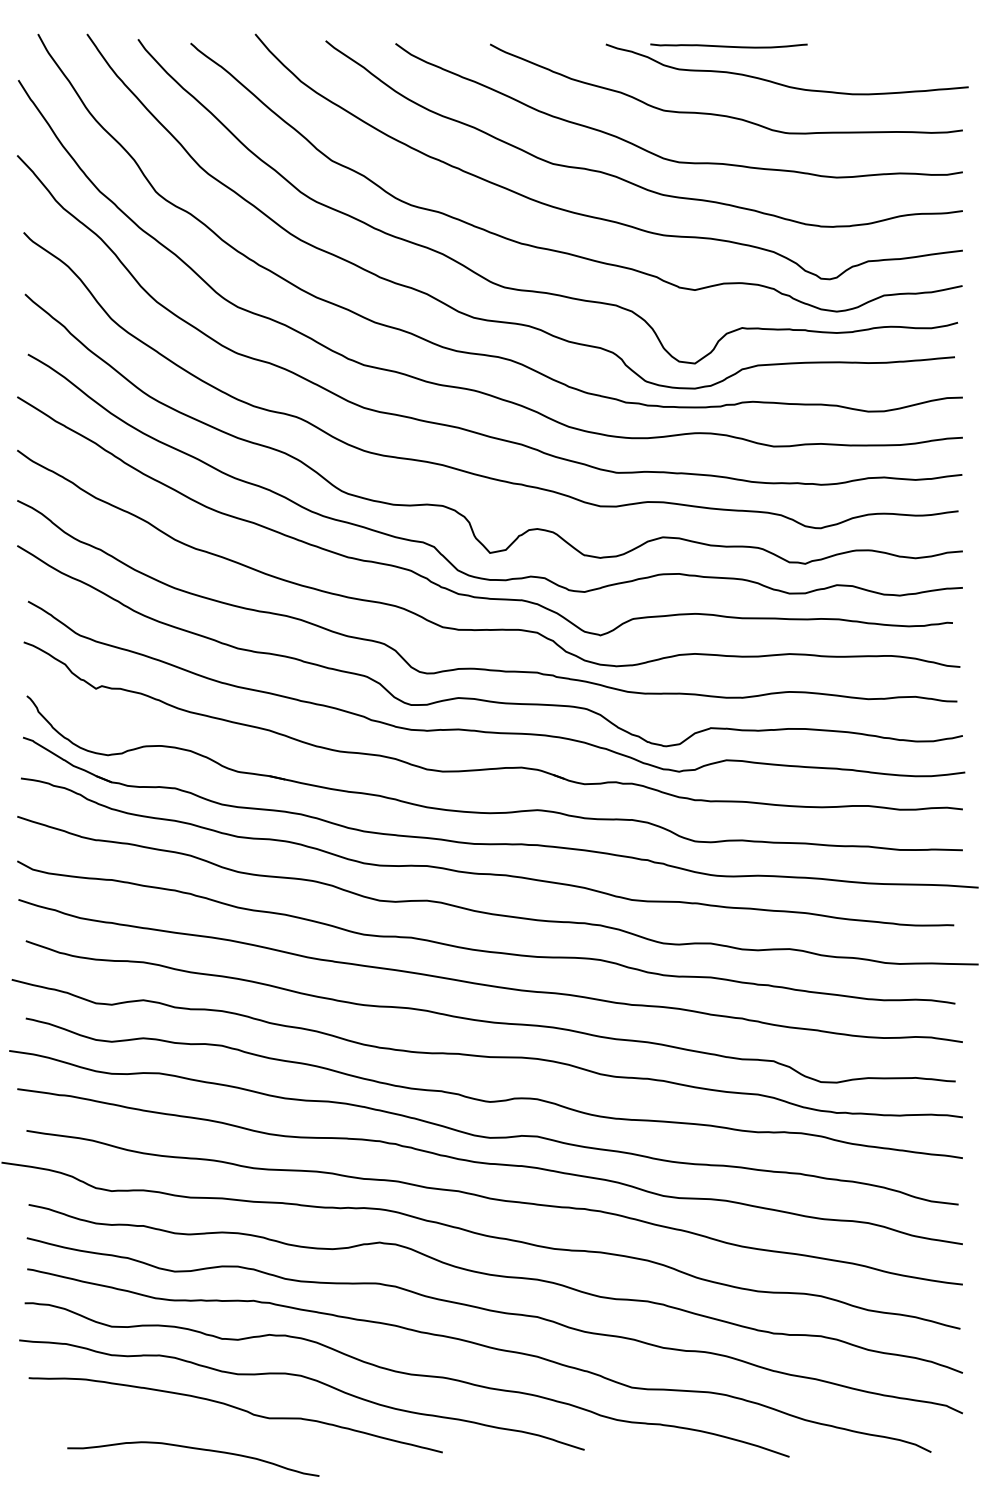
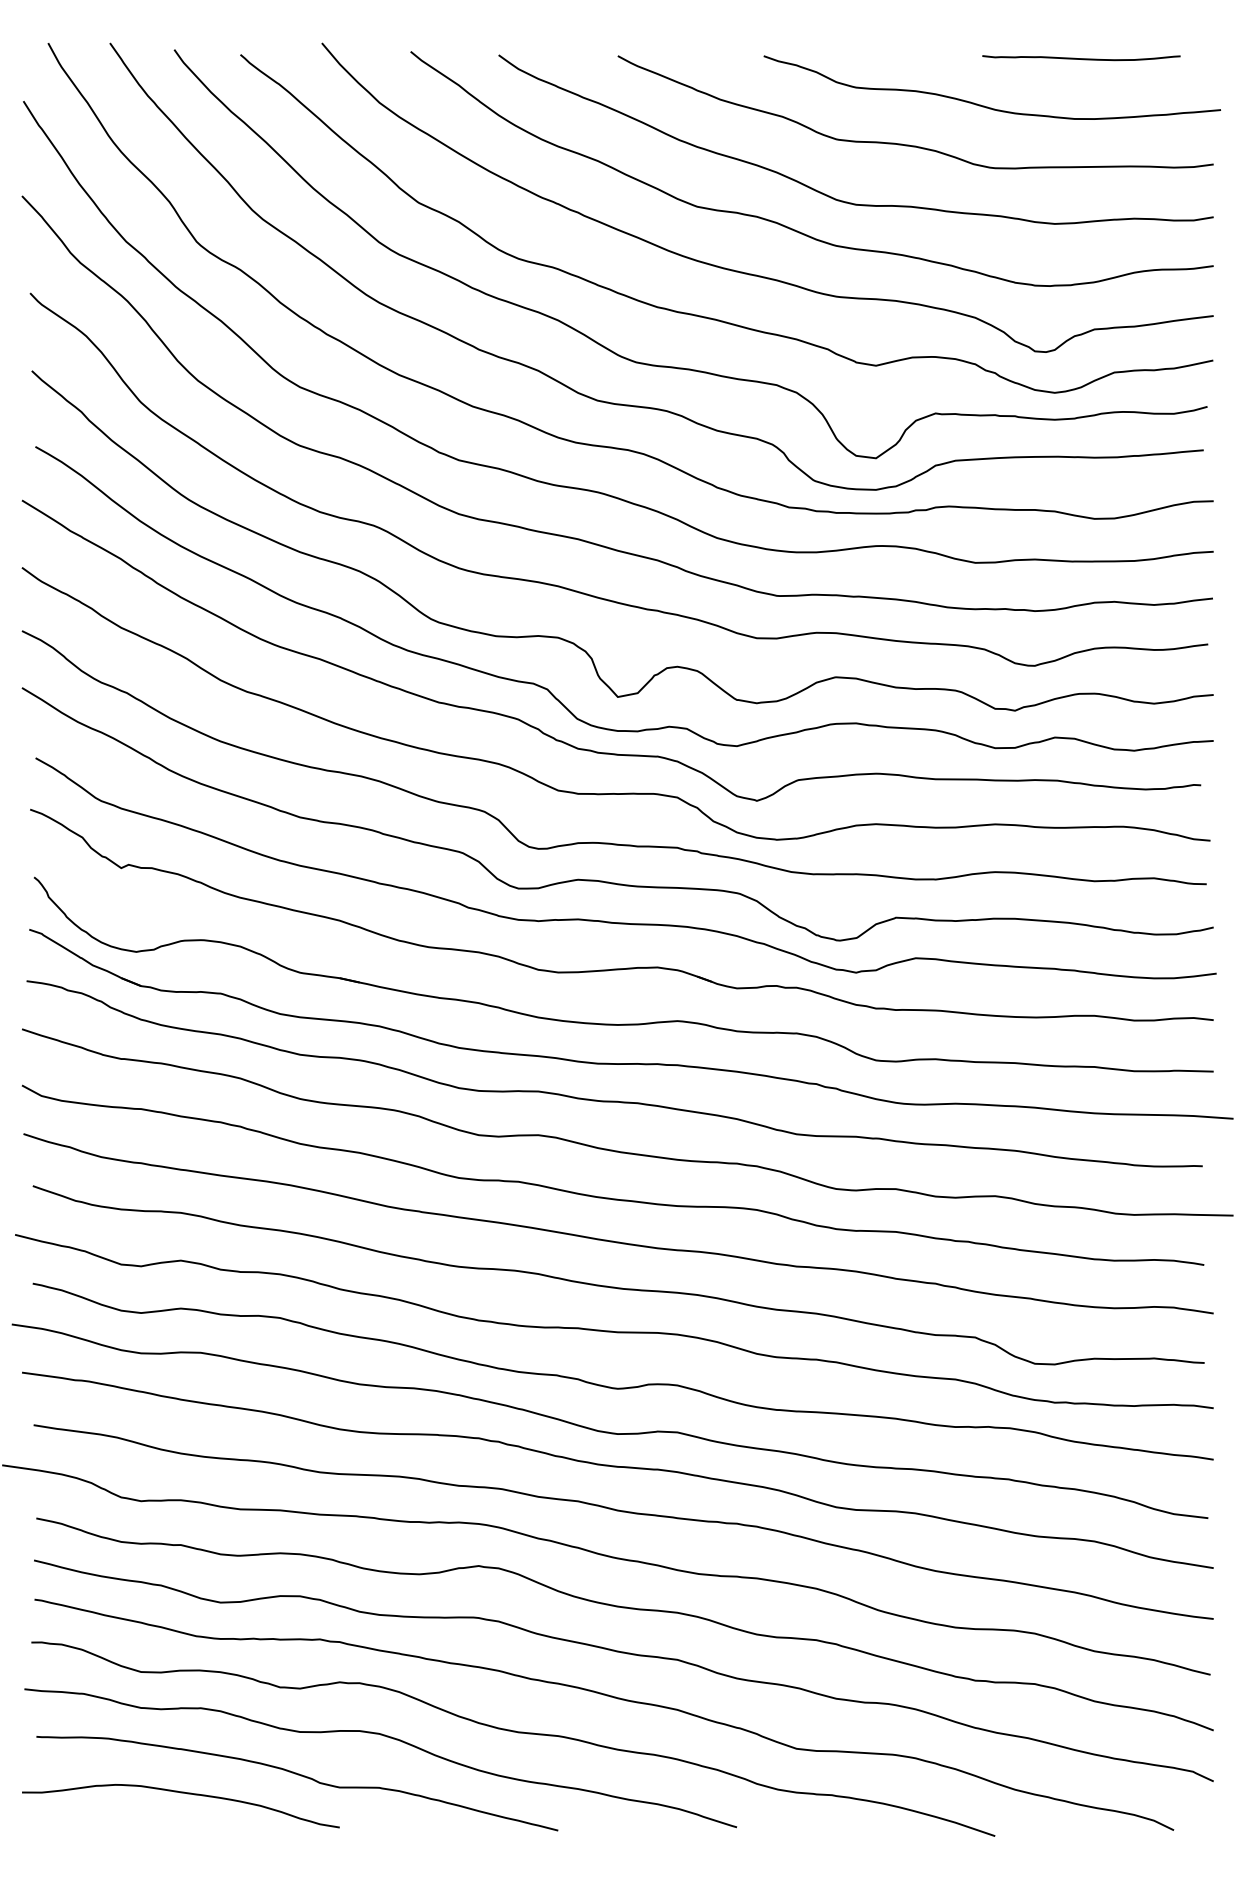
curve: (728, 45) -> (1080, 57), moved
curve: (194, 1449) -> (182, 1794), moved

